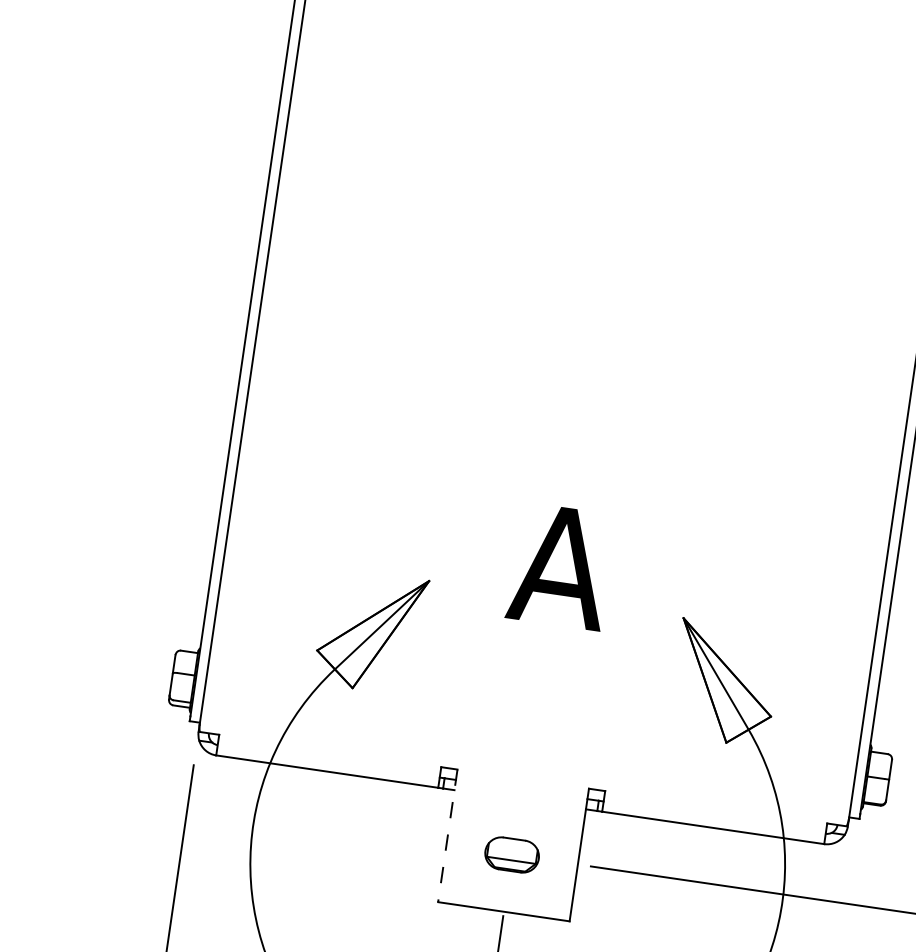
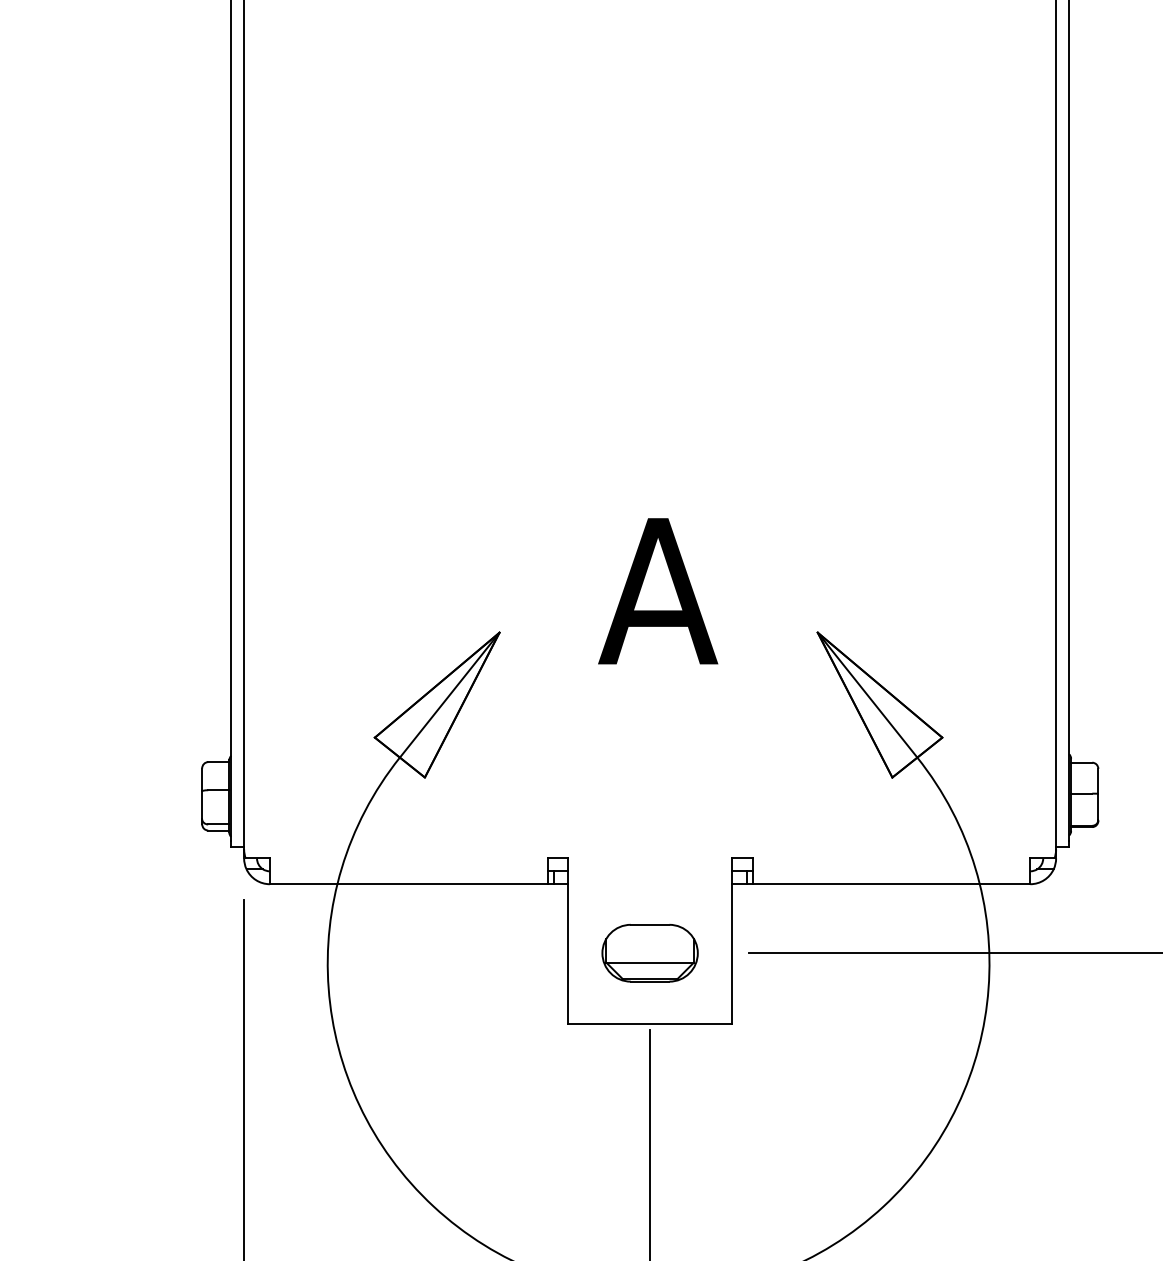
line: (447, 835) -> (567, 941), dashed -> solid
part: (511, 855) -> (649, 953), size x1.43

